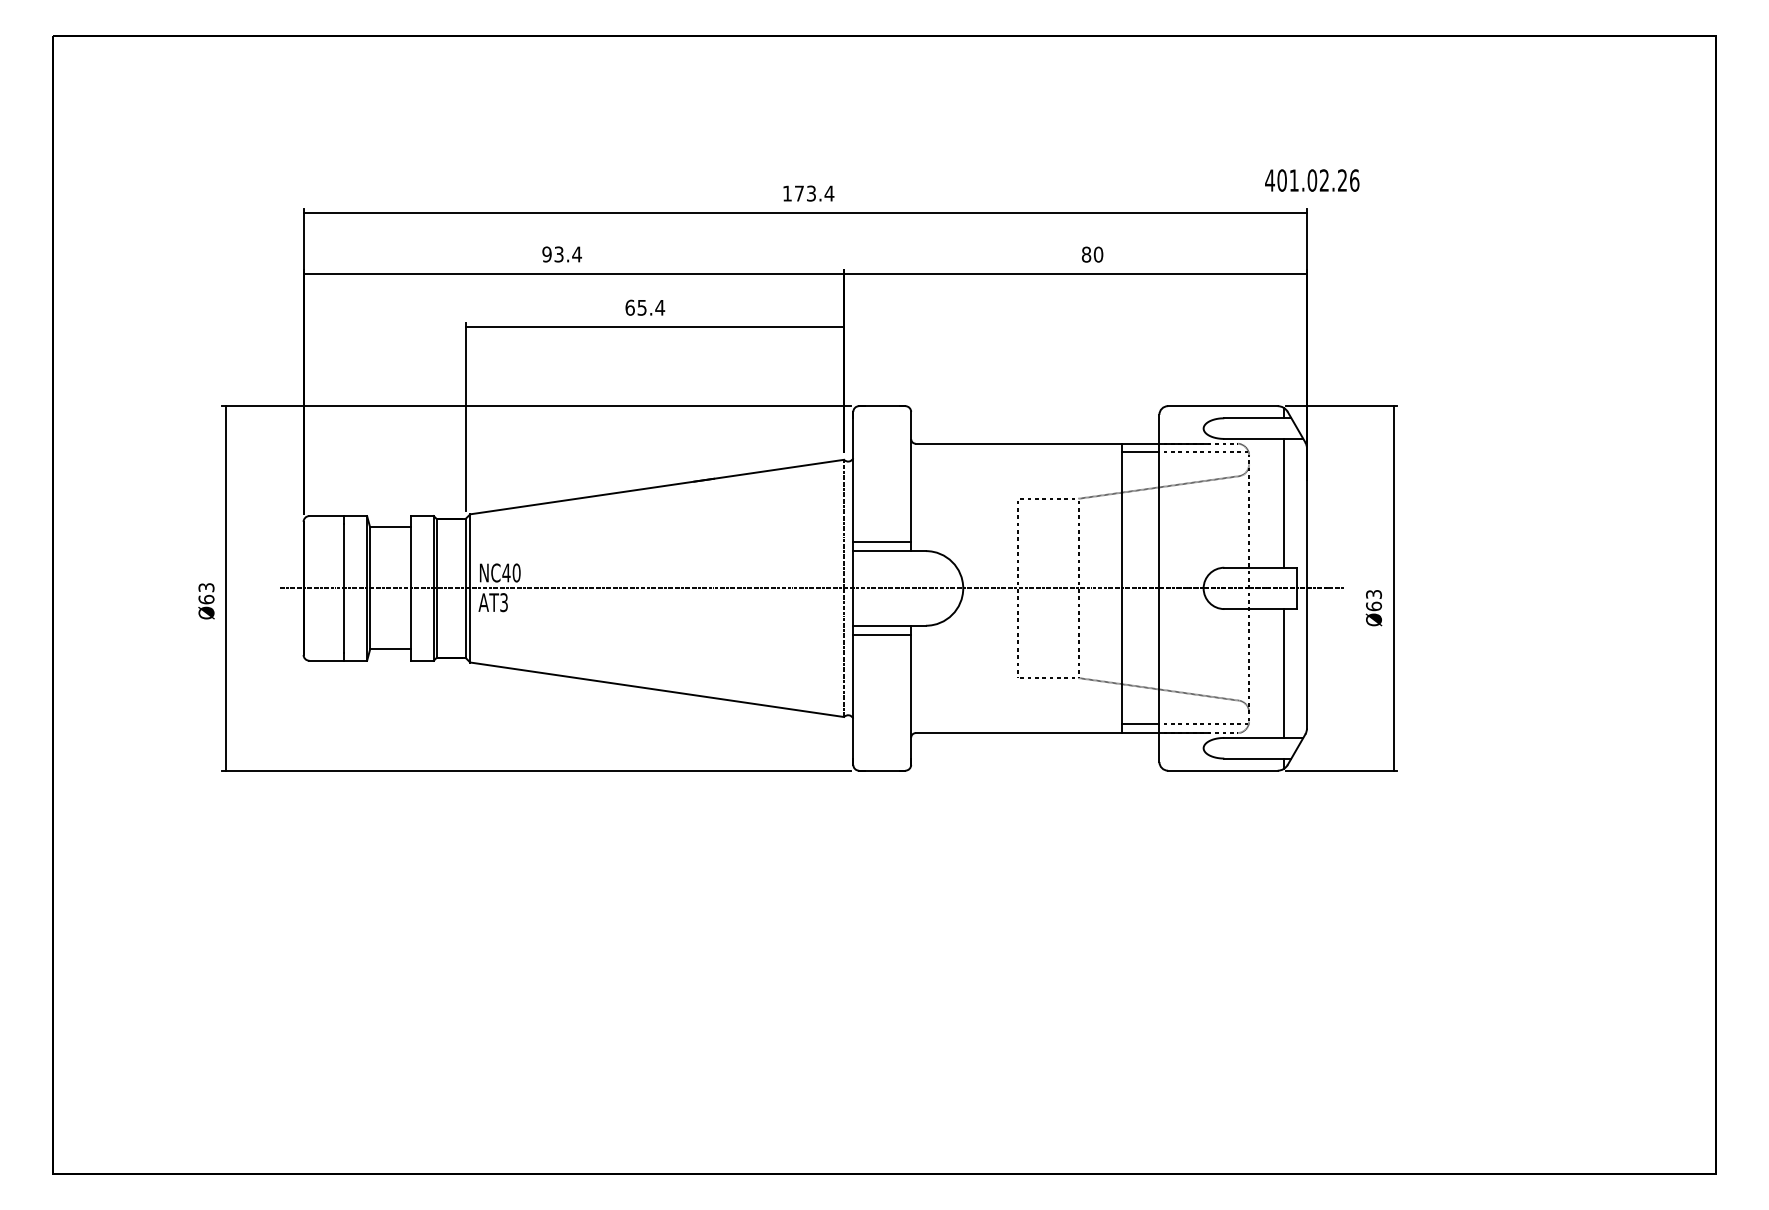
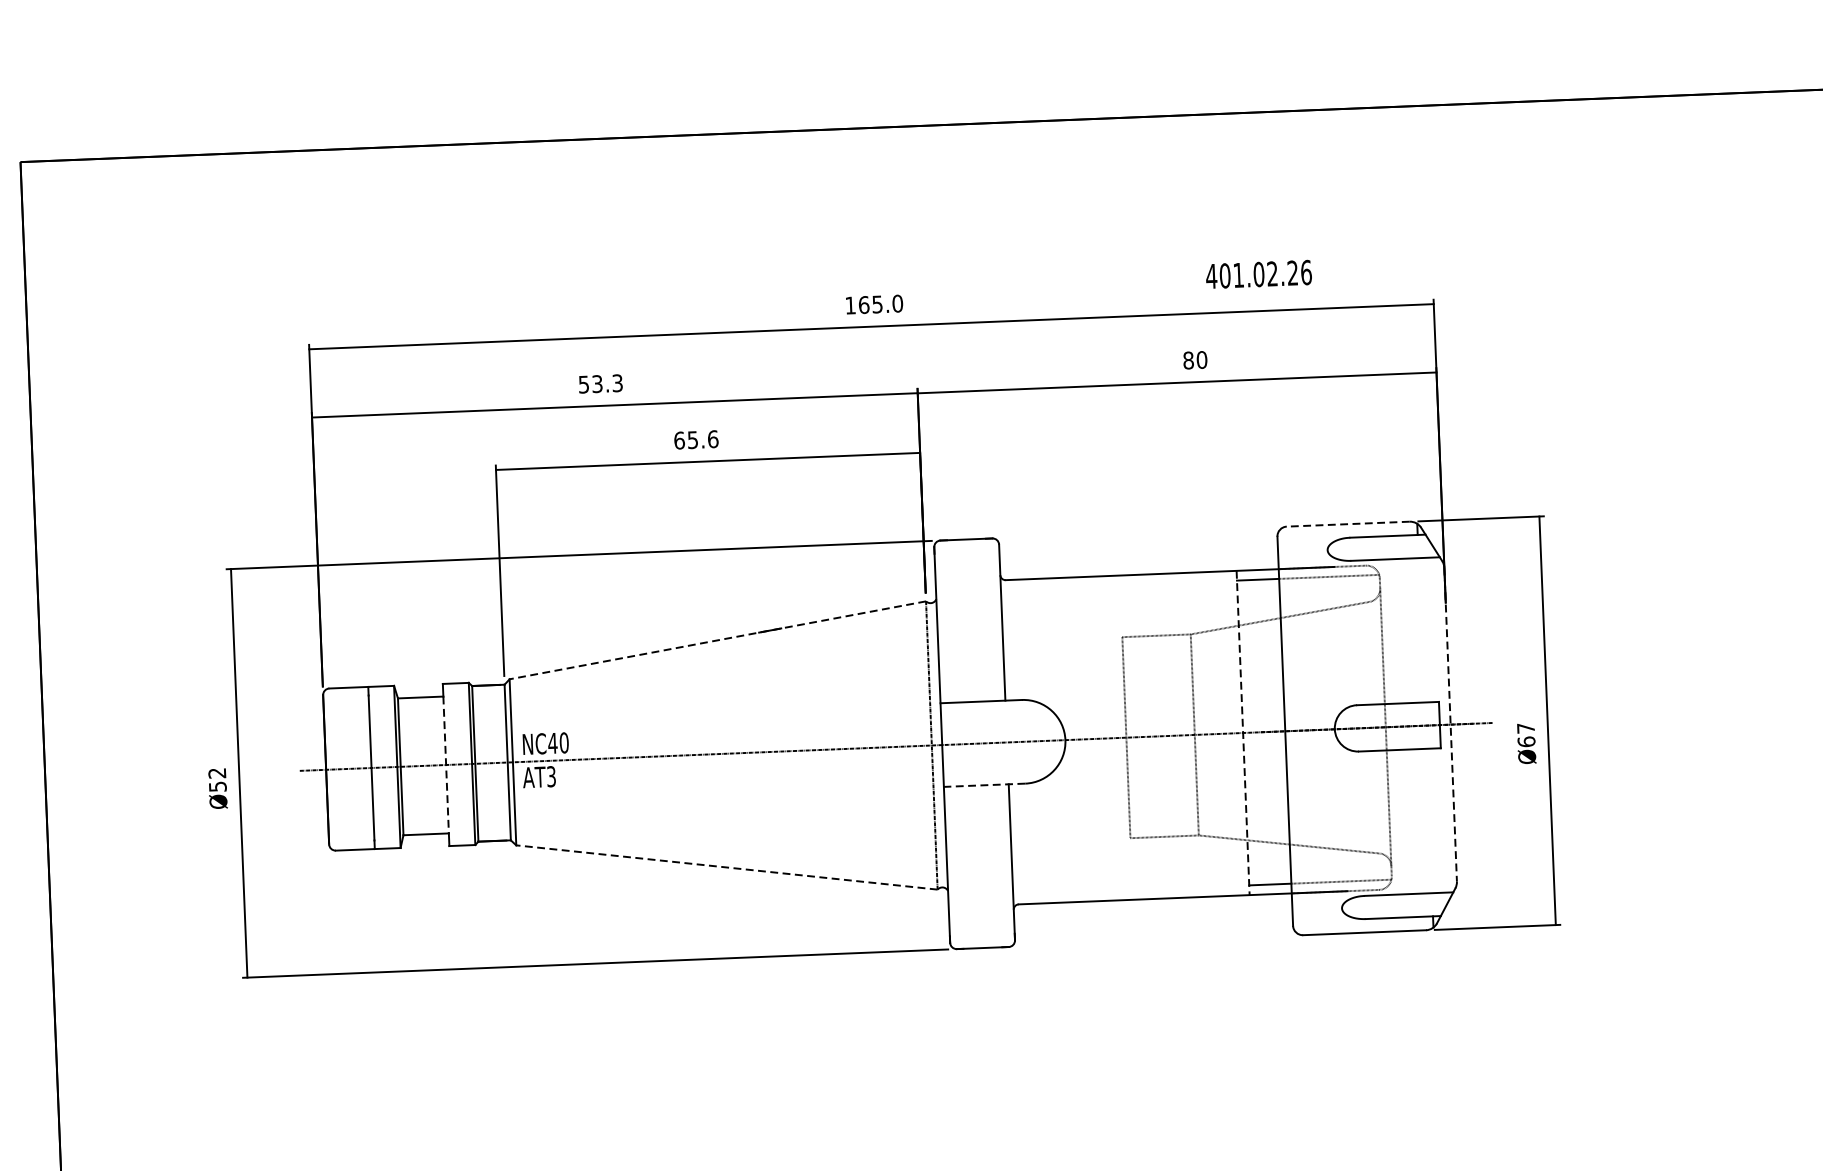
text: (1312, 180) -> (1259, 274), moved
text: (814, 193) -> (880, 304), 173.4 -> 165.0
text: (562, 254) -> (601, 383), 93.4 -> 53.3
text: (660, 307) -> (713, 438), 65.4 -> 65.6
line: (1222, 406) -> (1347, 524), solid -> dashed
line: (657, 487) -> (718, 640), solid -> dashed
line: (1284, 502) -> (1421, 629), removed
line: (882, 541) -> (972, 691), removed
line: (410, 588) -> (445, 765), solid -> dashed
line: (1121, 588) -> (1242, 733), solid -> dashed
line: (1306, 588) -> (1450, 724), solid -> dashed
text: (206, 593) -> (217, 779), Ø63 -> Ø52
text: (1374, 594) -> (1526, 728), Ø63 -> Ø67
line: (889, 625) -> (984, 785), solid -> dashed
line: (882, 635) -> (977, 796), removed
line: (1284, 673) -> (1429, 821), removed
line: (657, 689) -> (727, 867), solid -> dashed

